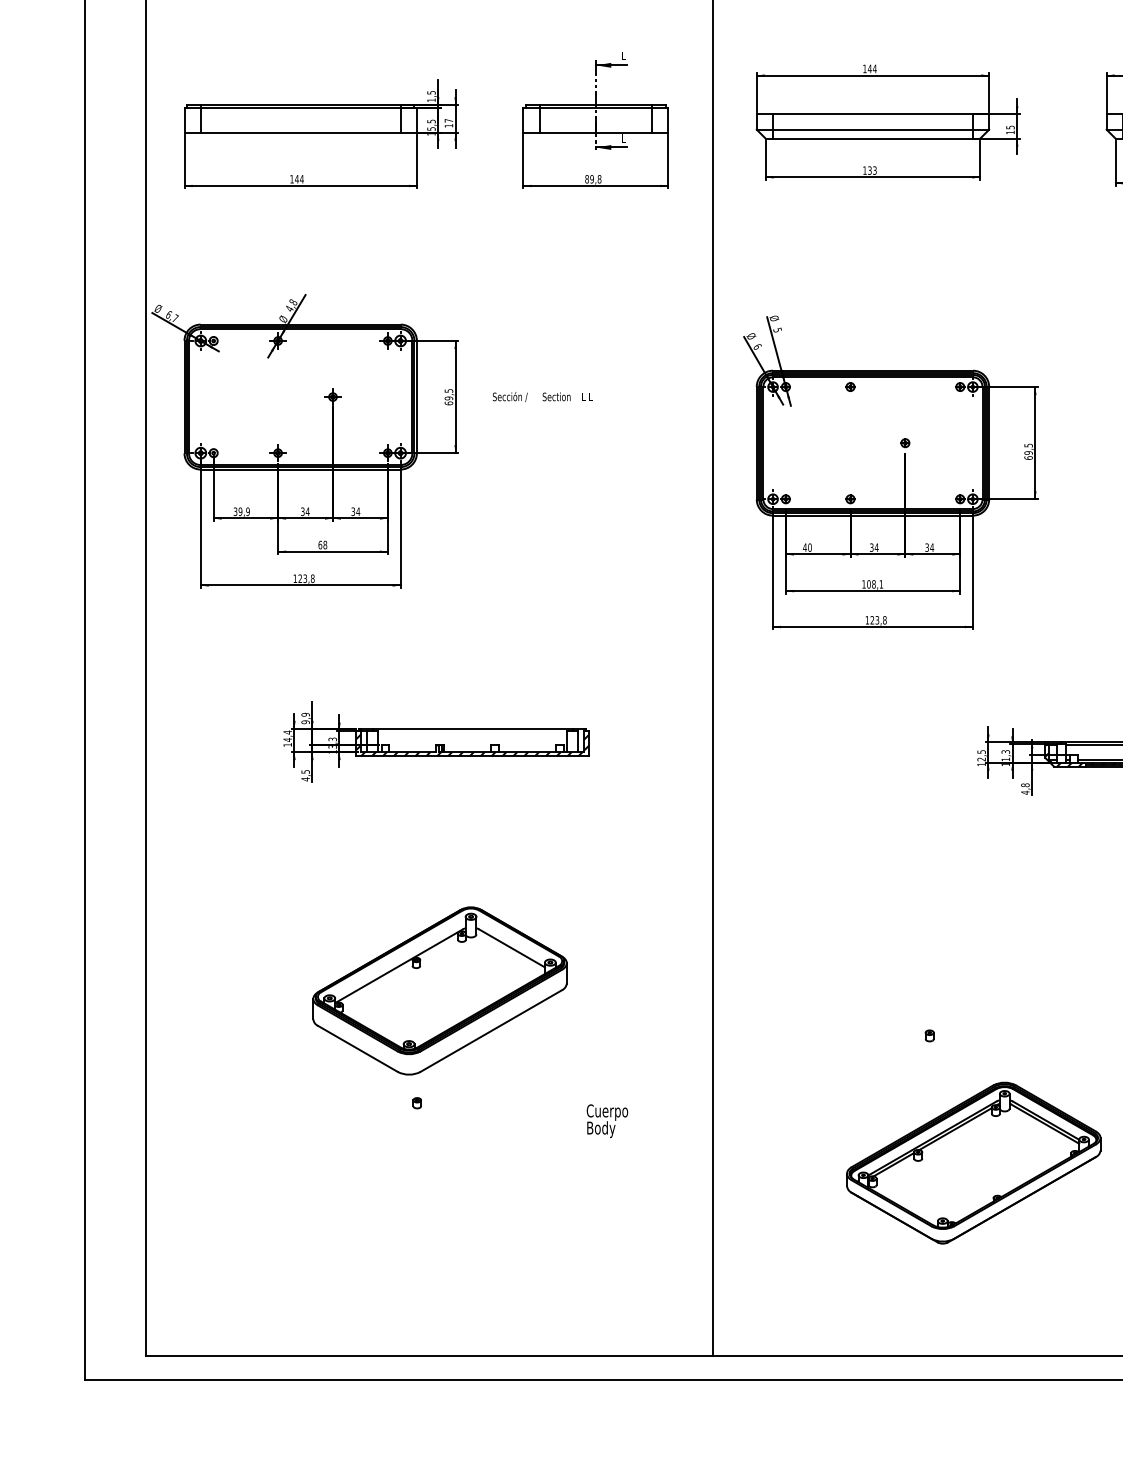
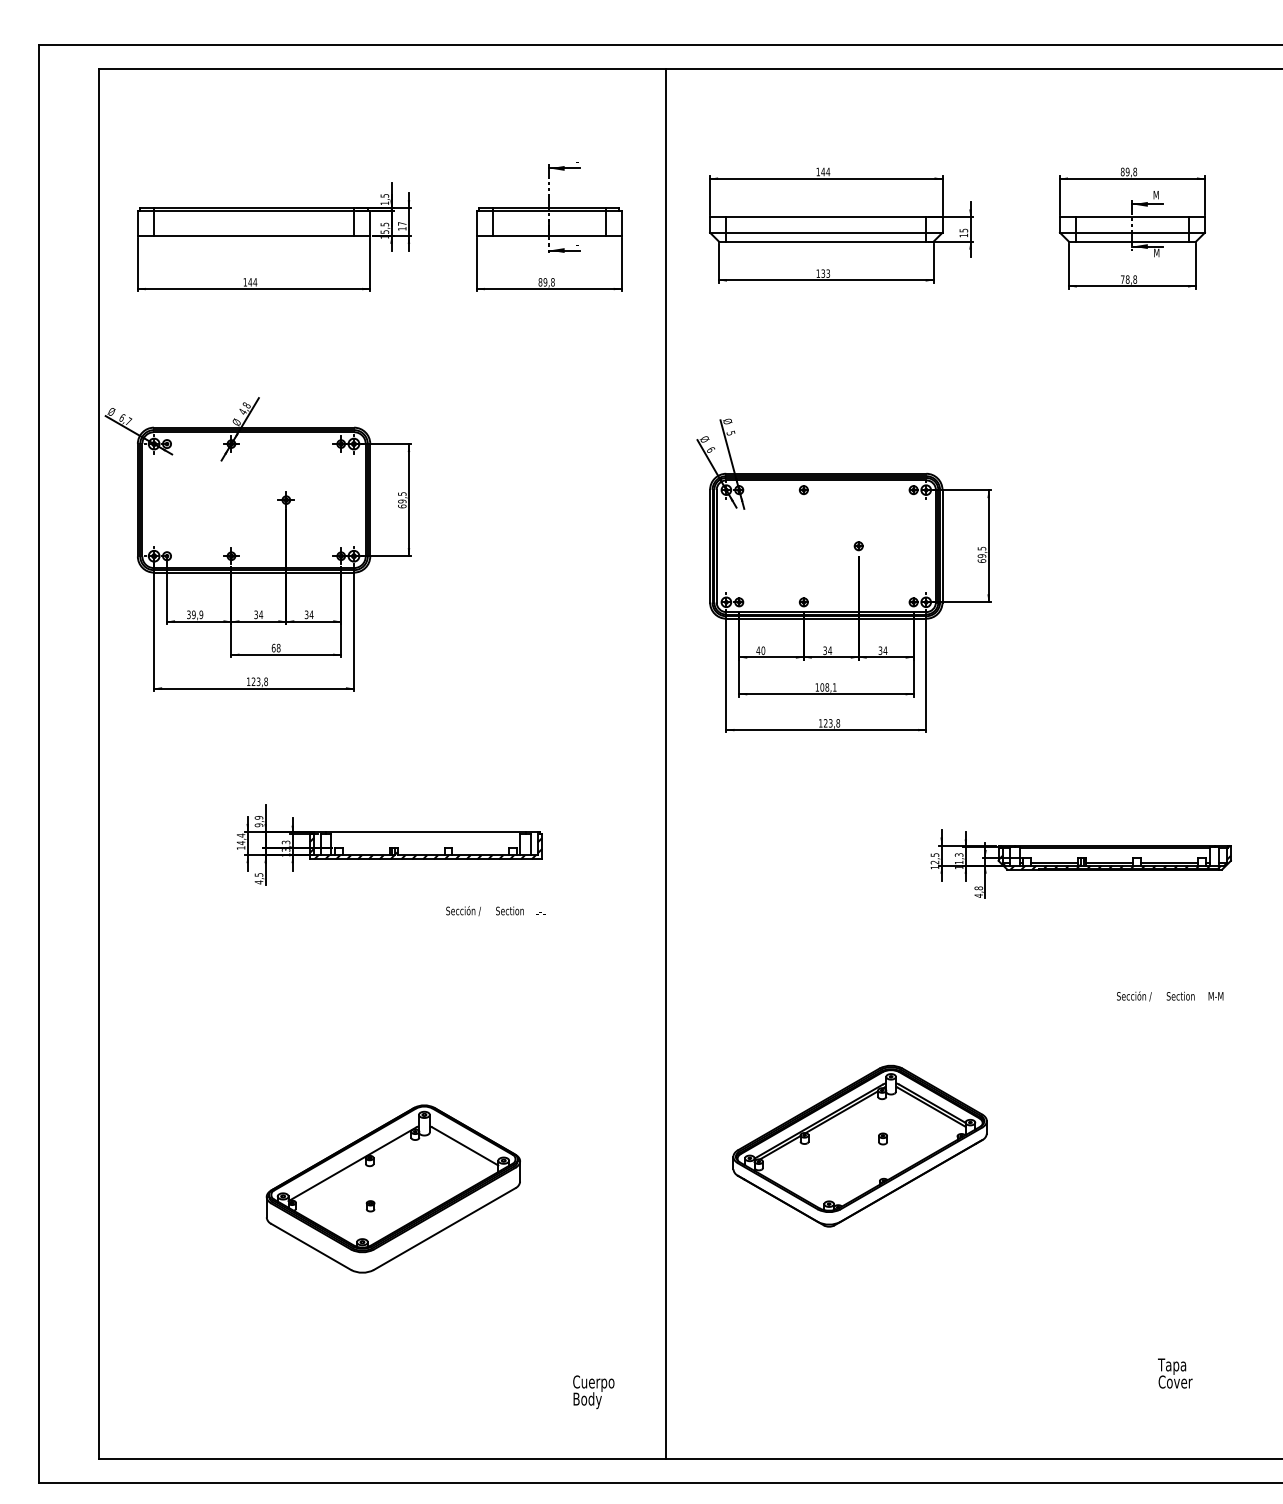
text: (542, 397) -> (495, 911), moved
part: (439, 990) -> (392, 1188), moved
text: (607, 1121) -> (593, 1392), moved
part: (973, 1162) -> (859, 1145), moved

